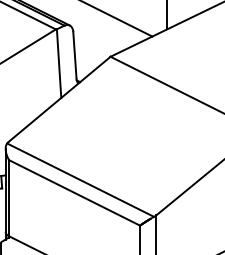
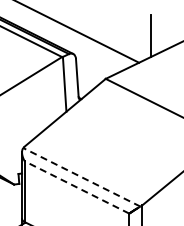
line: (80, 180) -> (81, 177), solid -> dashed
line: (73, 192) -> (76, 187), solid -> dashed

